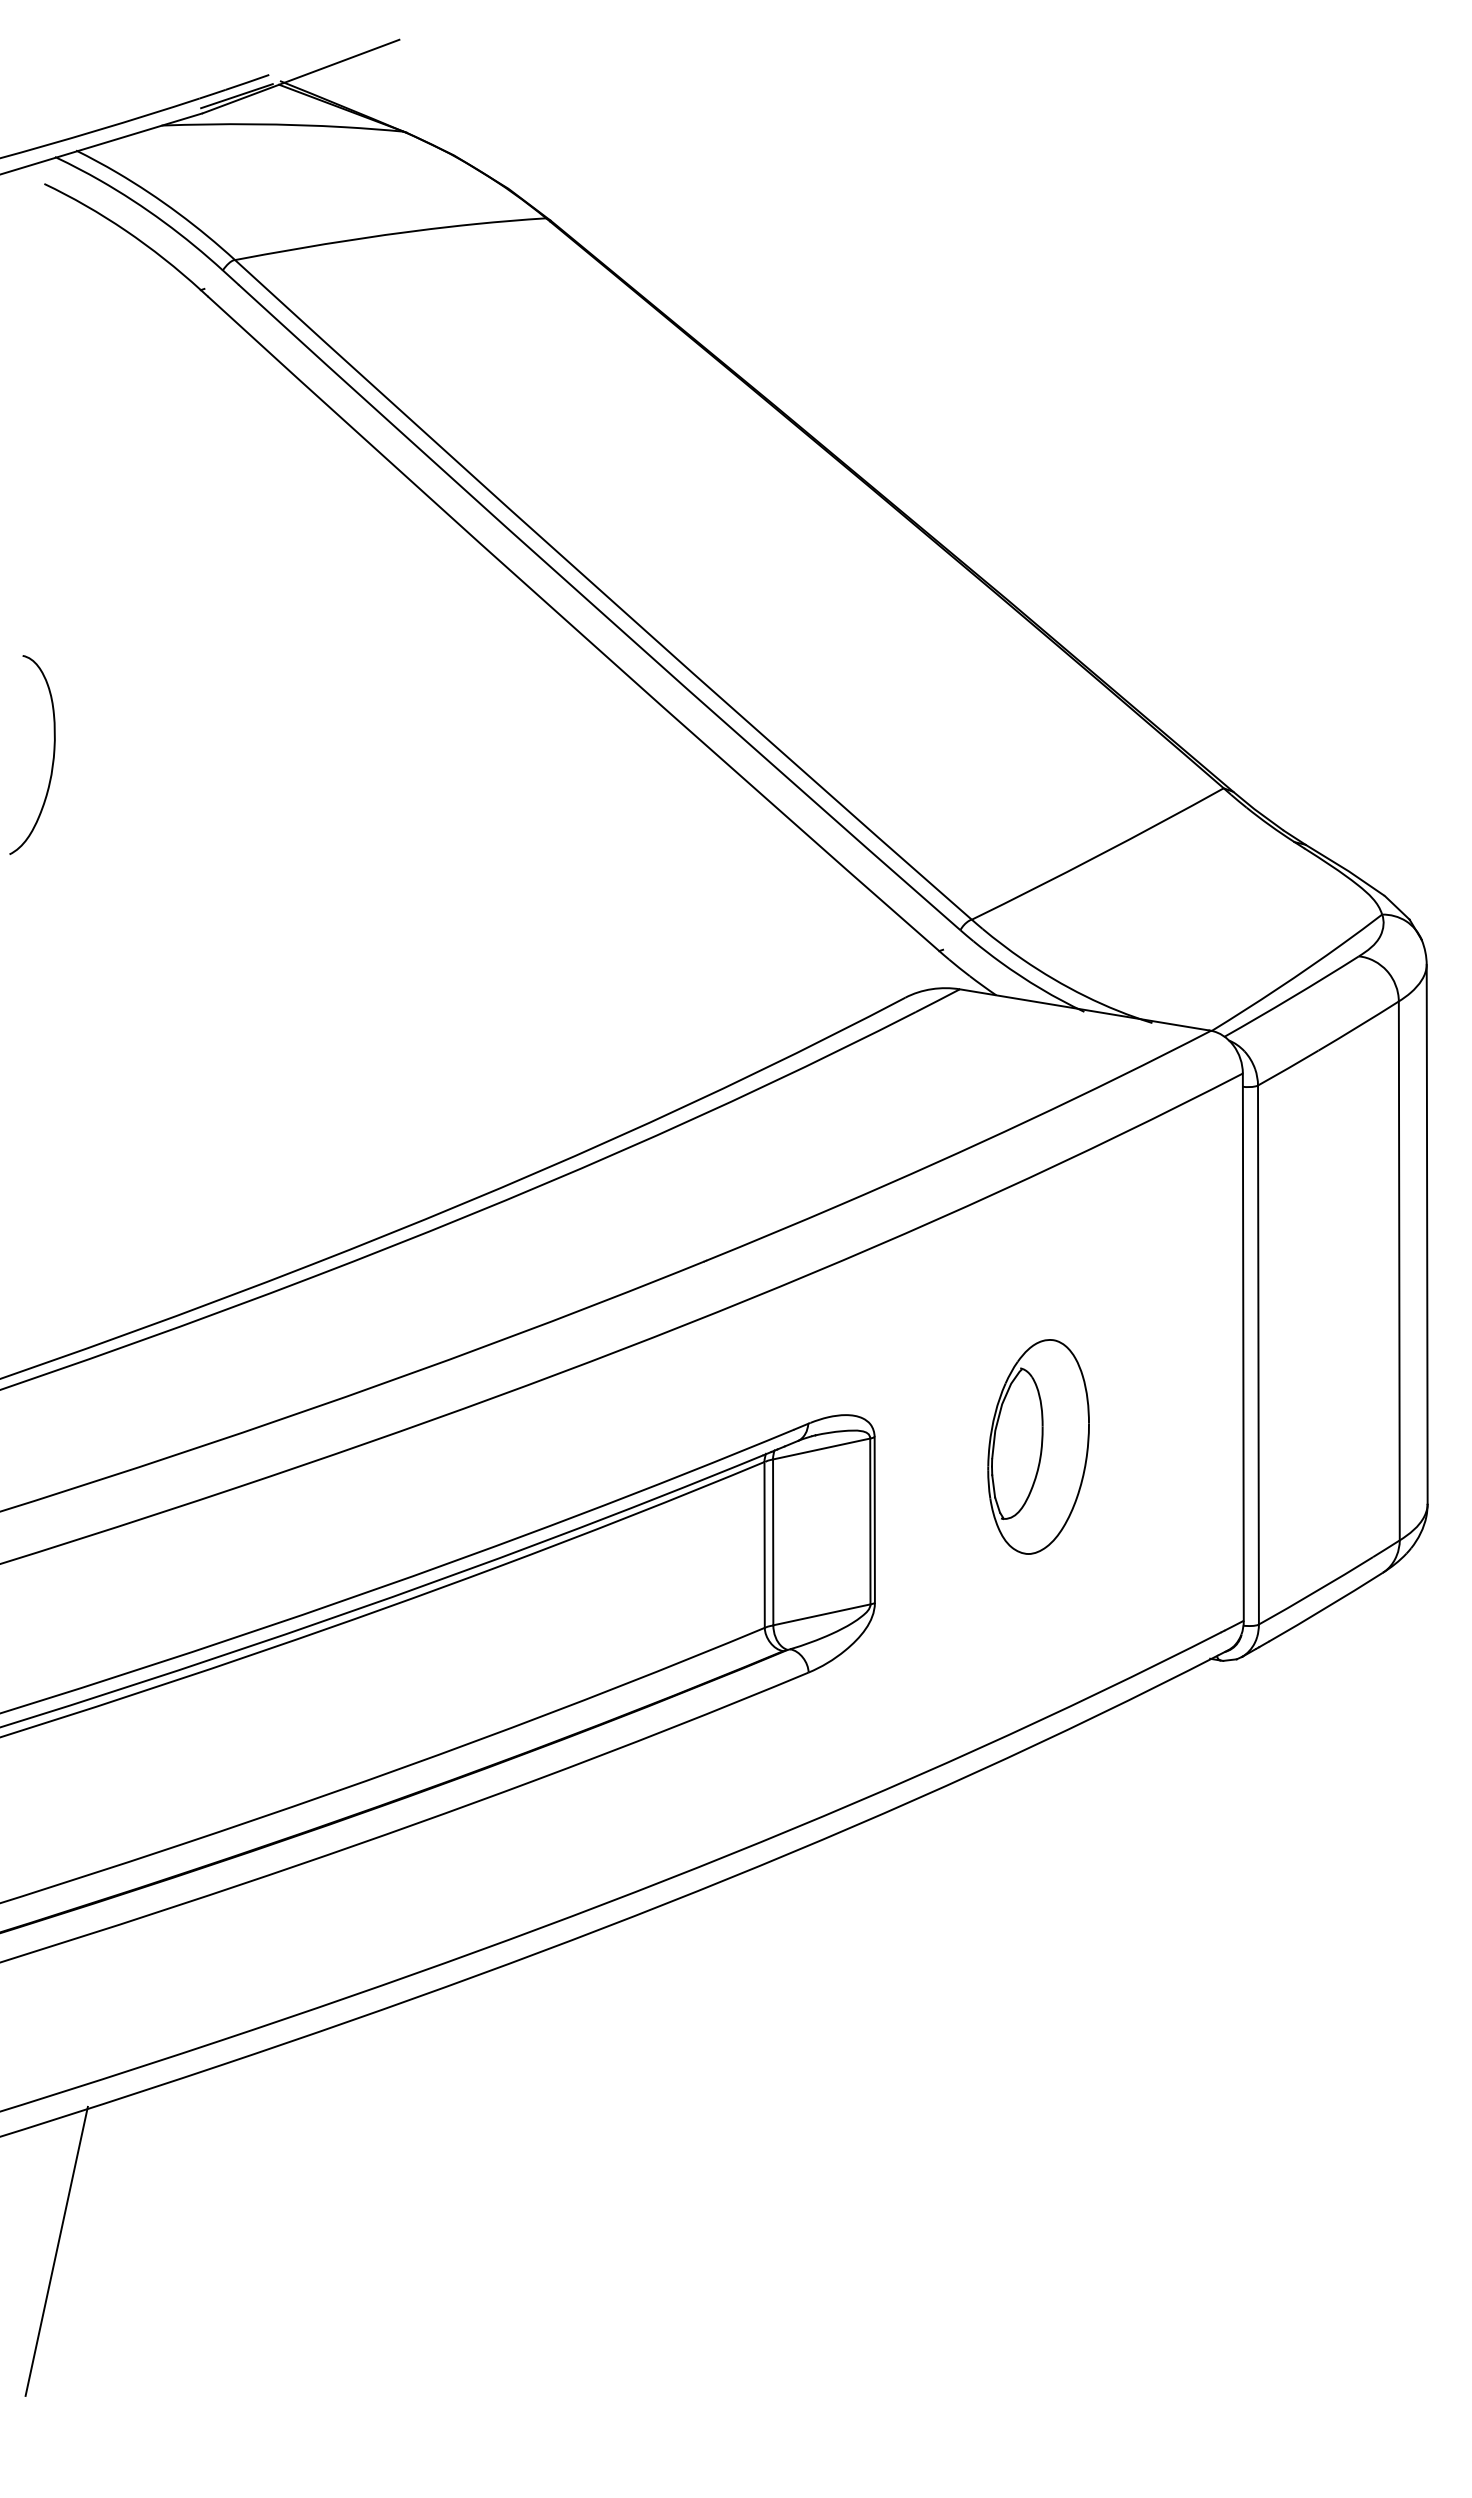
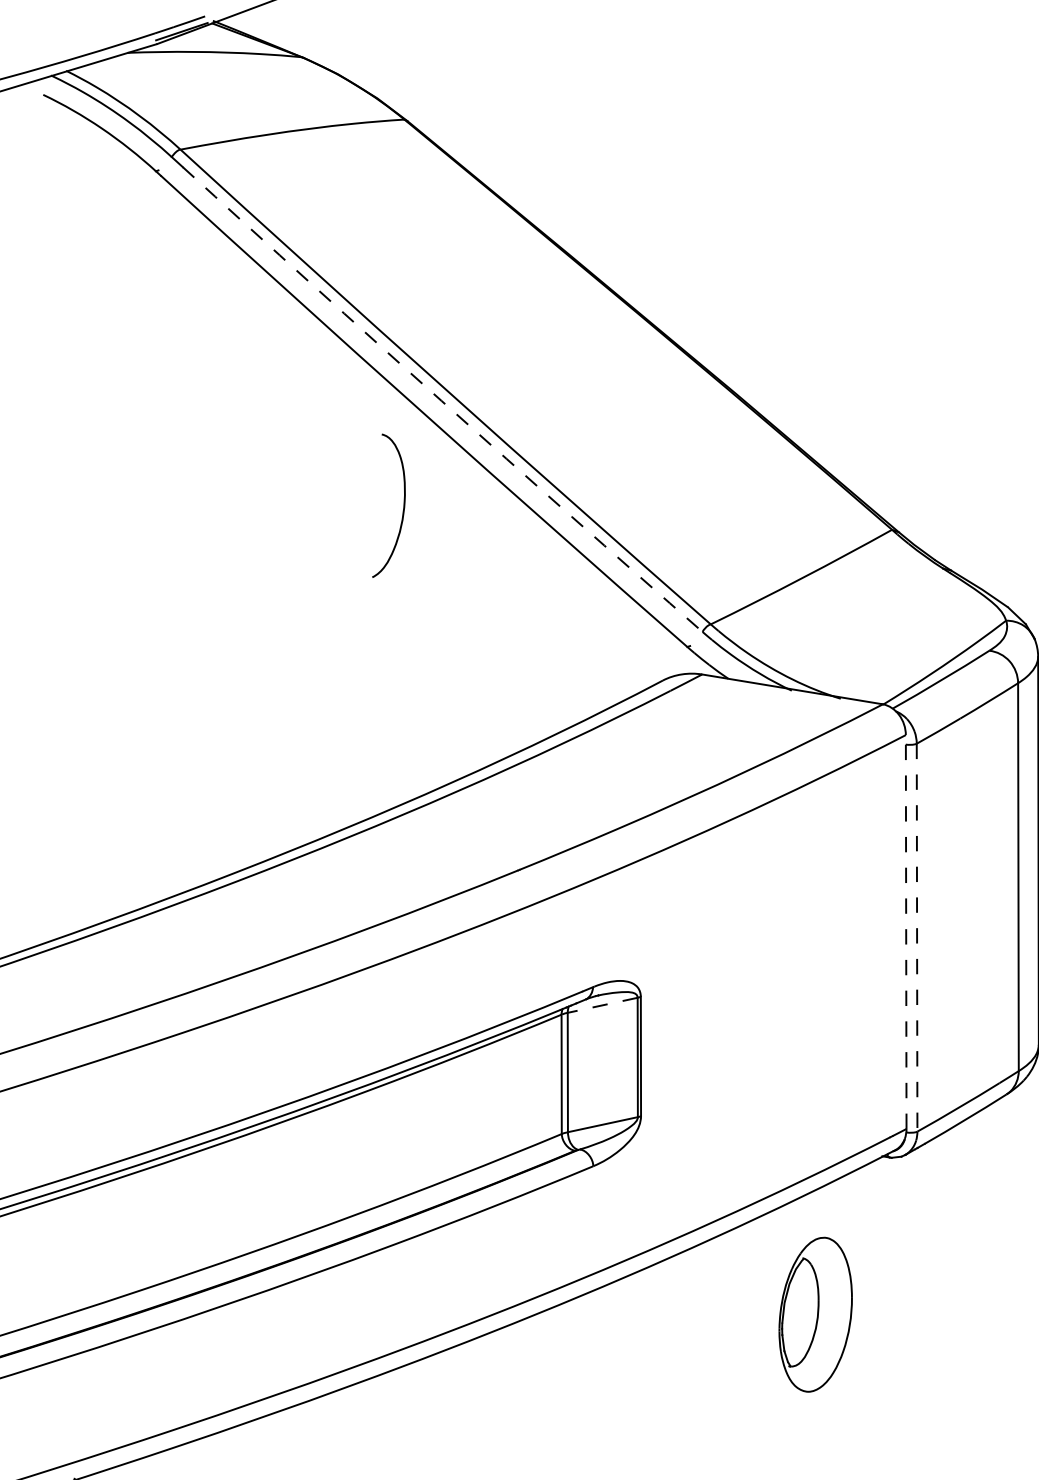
arc: (597, 609) -> (441, 401), solid -> dashed
curve: (52, 758) -> (403, 508), moved
line: (1243, 1347) -> (906, 932), solid -> dashed
line: (1258, 1355) -> (917, 938), solid -> dashed
part: (1038, 1446) -> (815, 1314), moved
line: (821, 1449) -> (602, 1005), solid -> dashed

